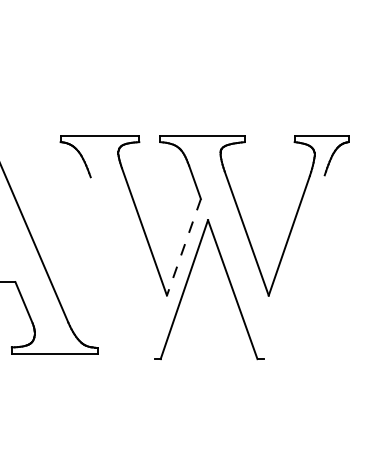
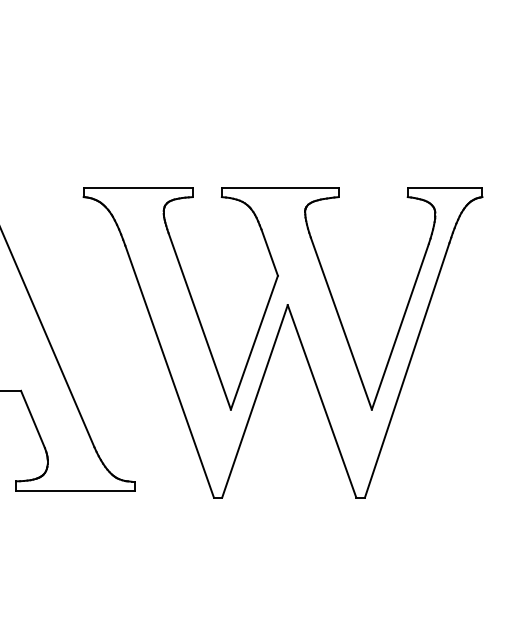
line: (184, 247) -> (254, 342), dashed -> solid
line: (293, 267) -> (406, 370), added
line: (122, 268) -> (169, 371), added

